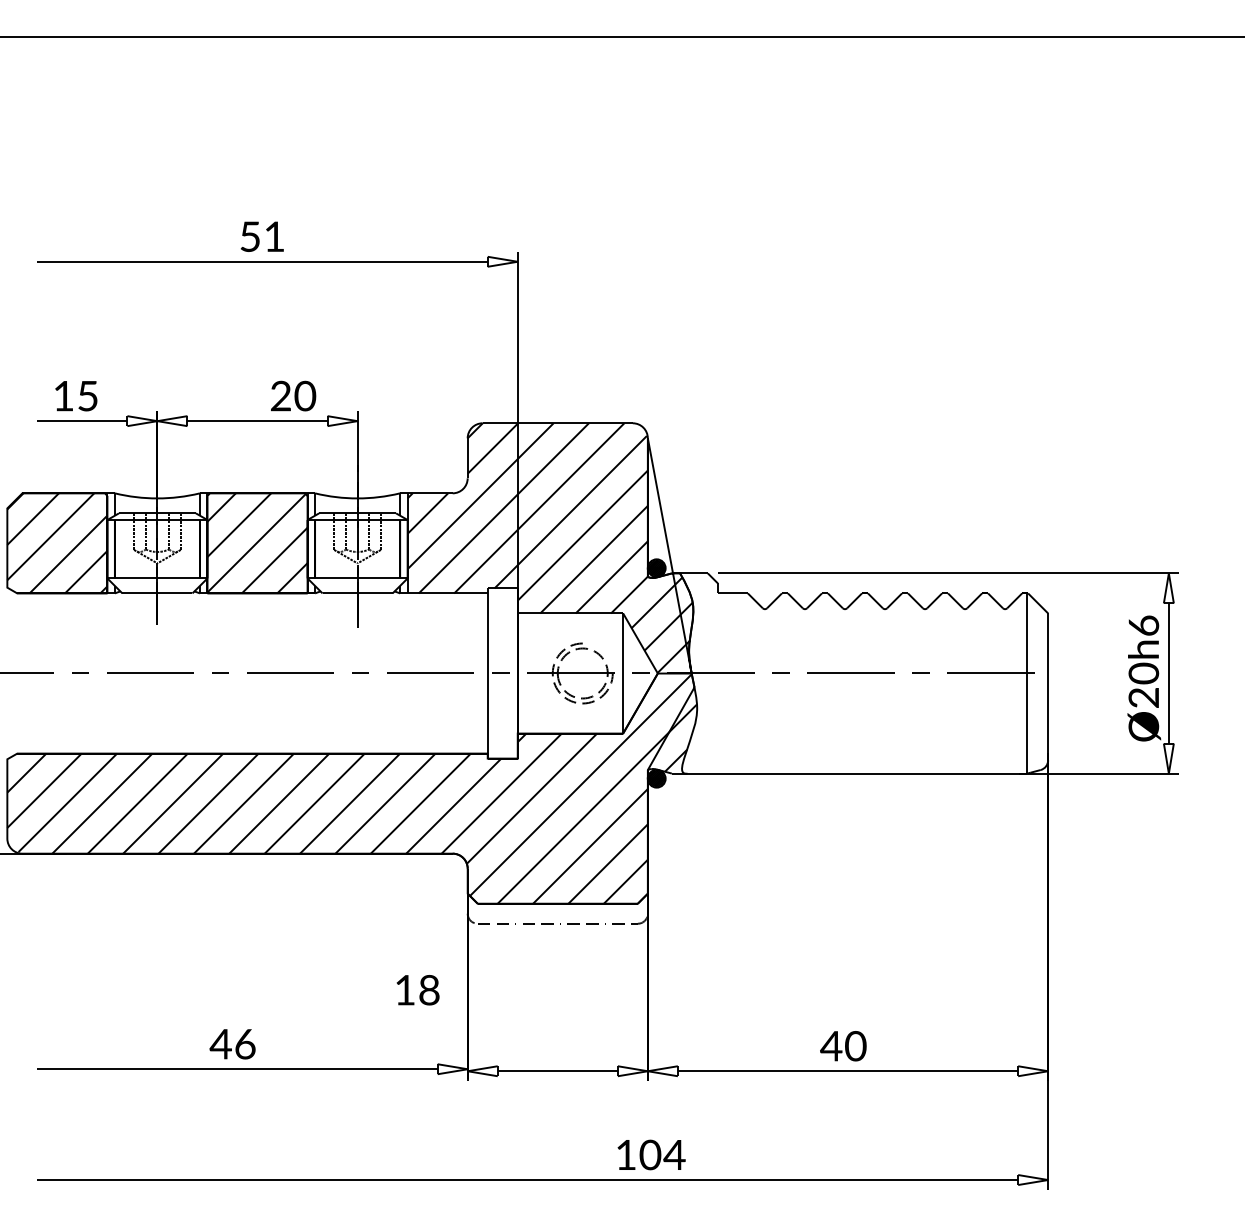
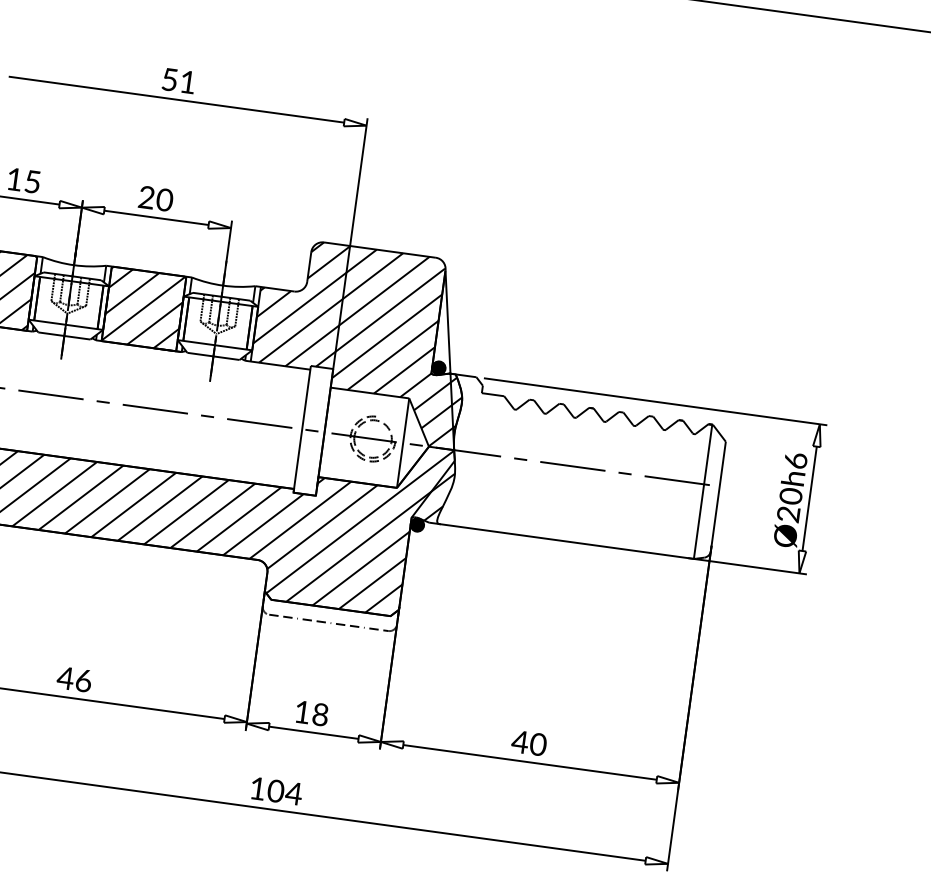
text: (293, 395) -> (156, 198), moved
text: (417, 990) -> (311, 713), moved
text: (651, 1154) -> (276, 790), moved

